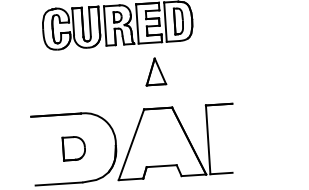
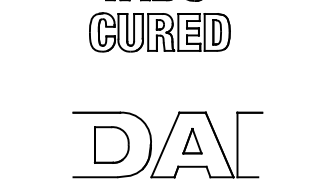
part: (155, 72) -> (192, 141), moved
part: (73, 147) -> (111, 144), size x1.67

